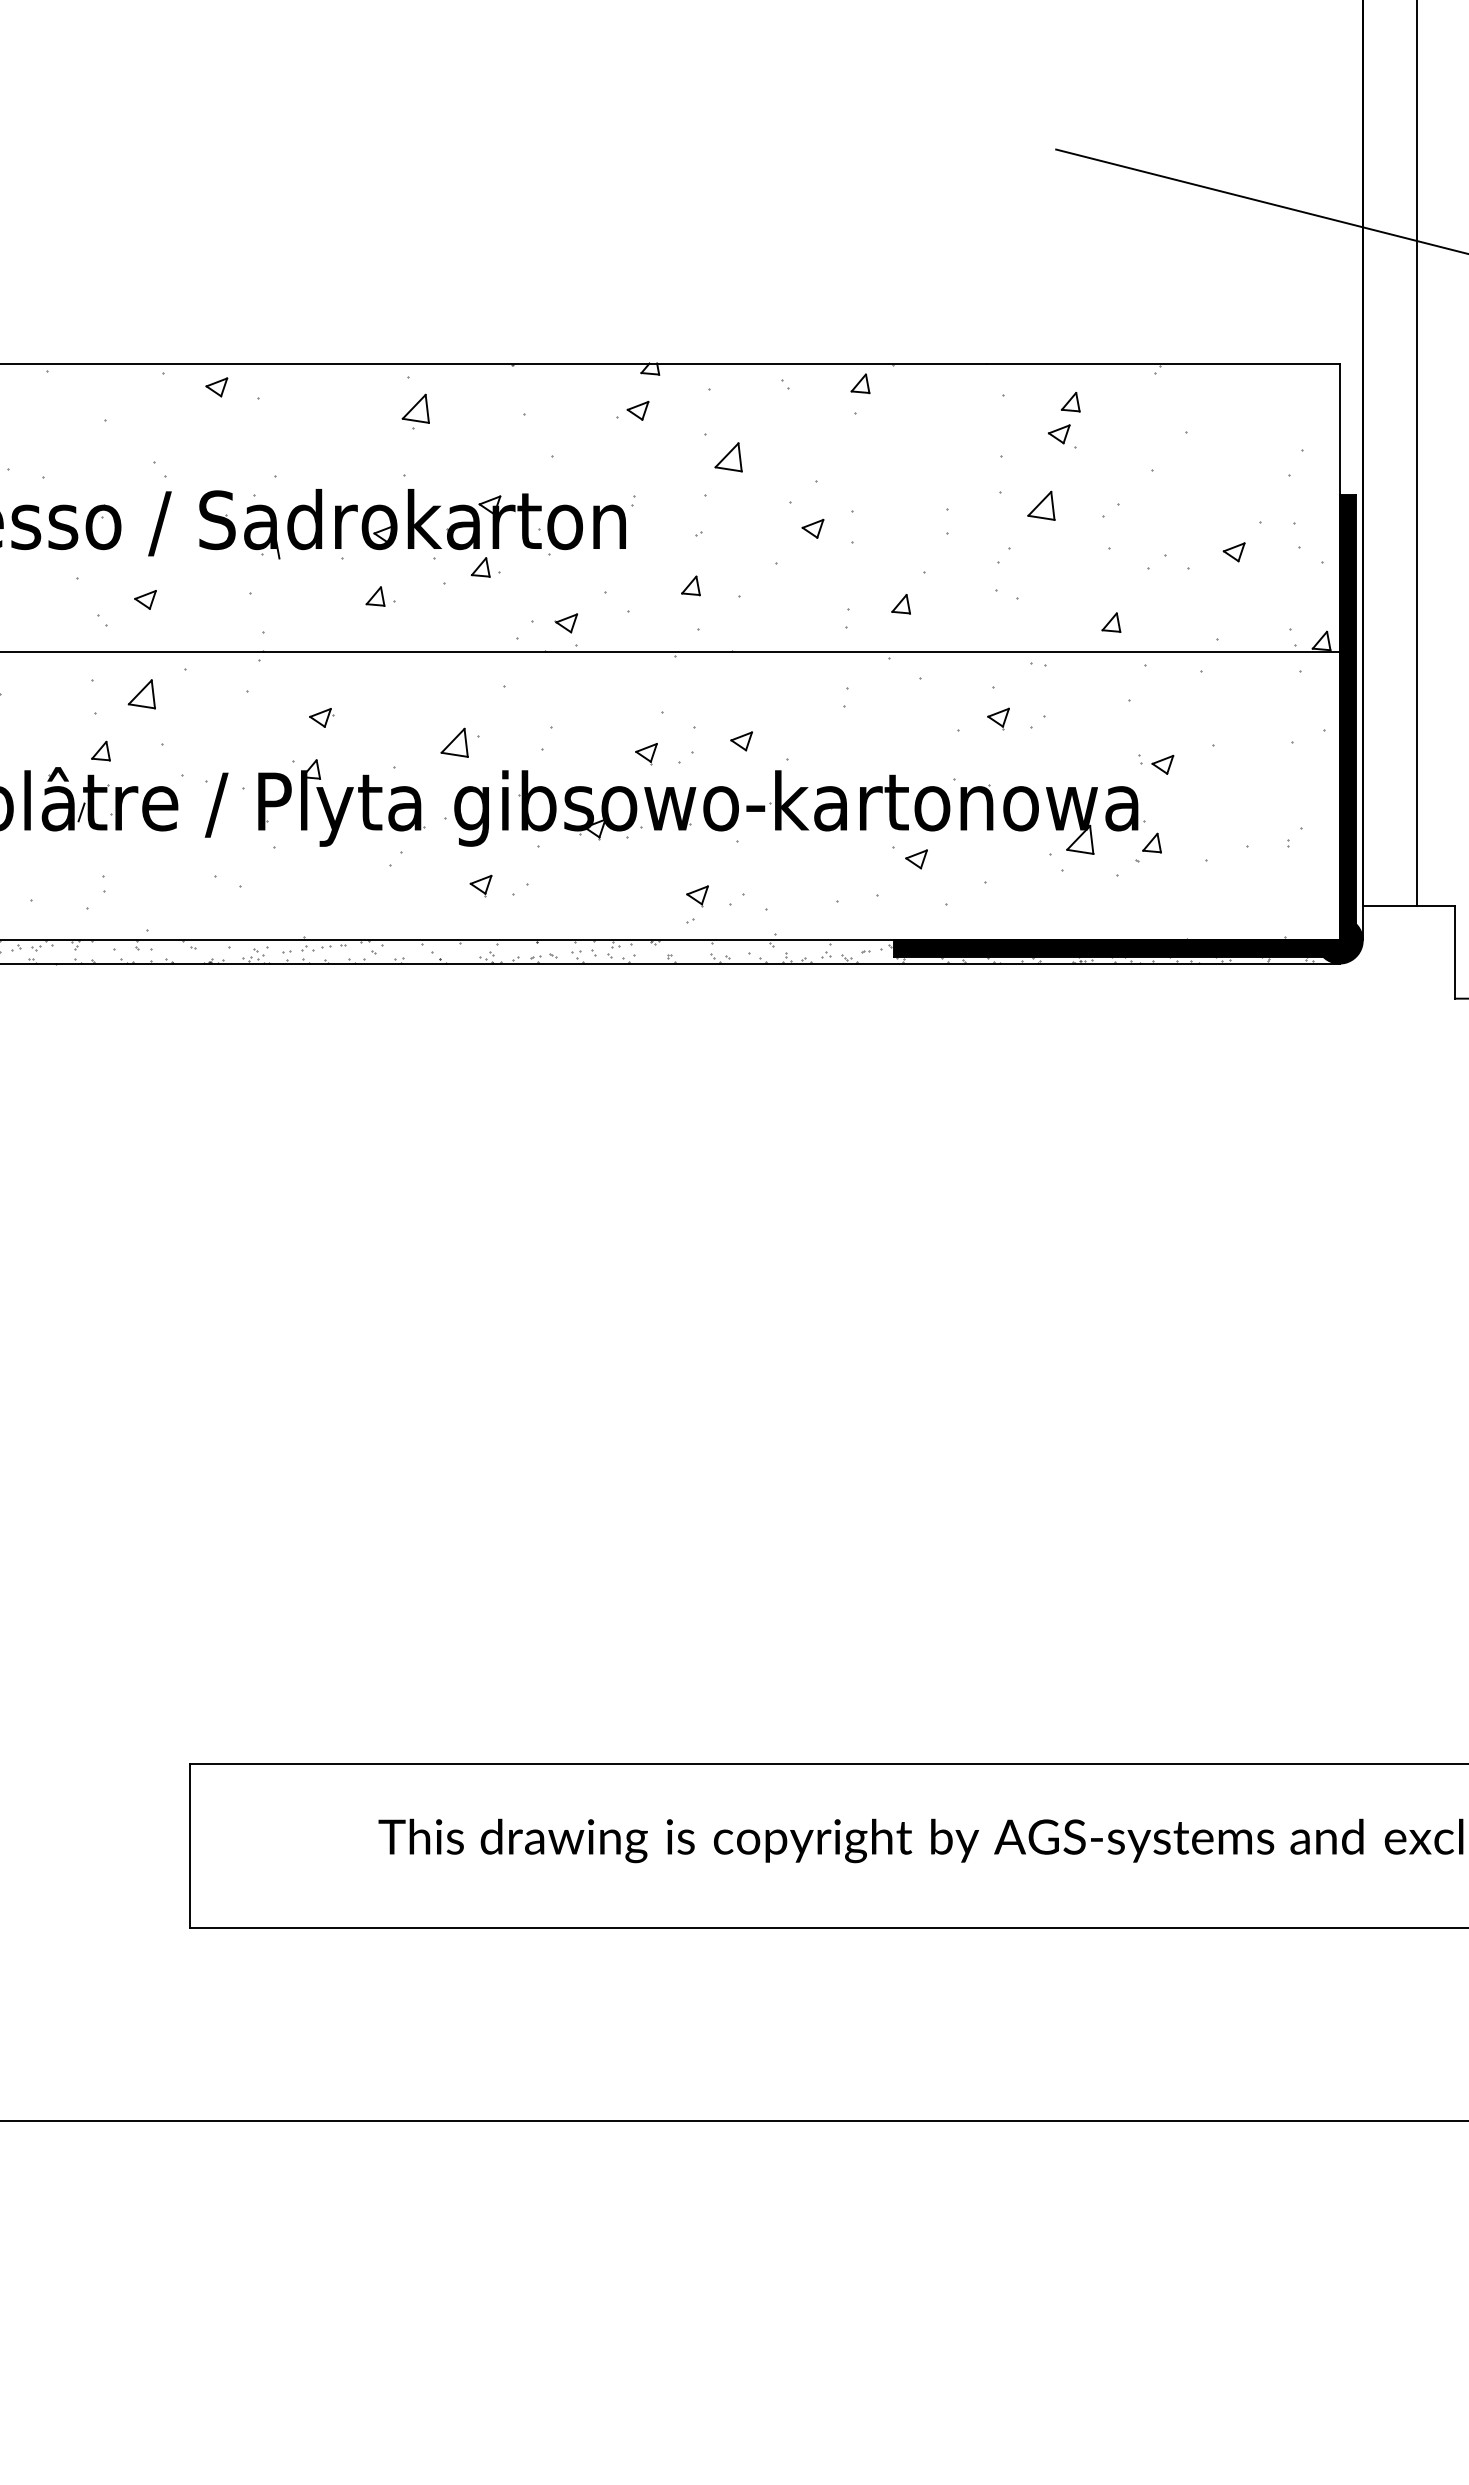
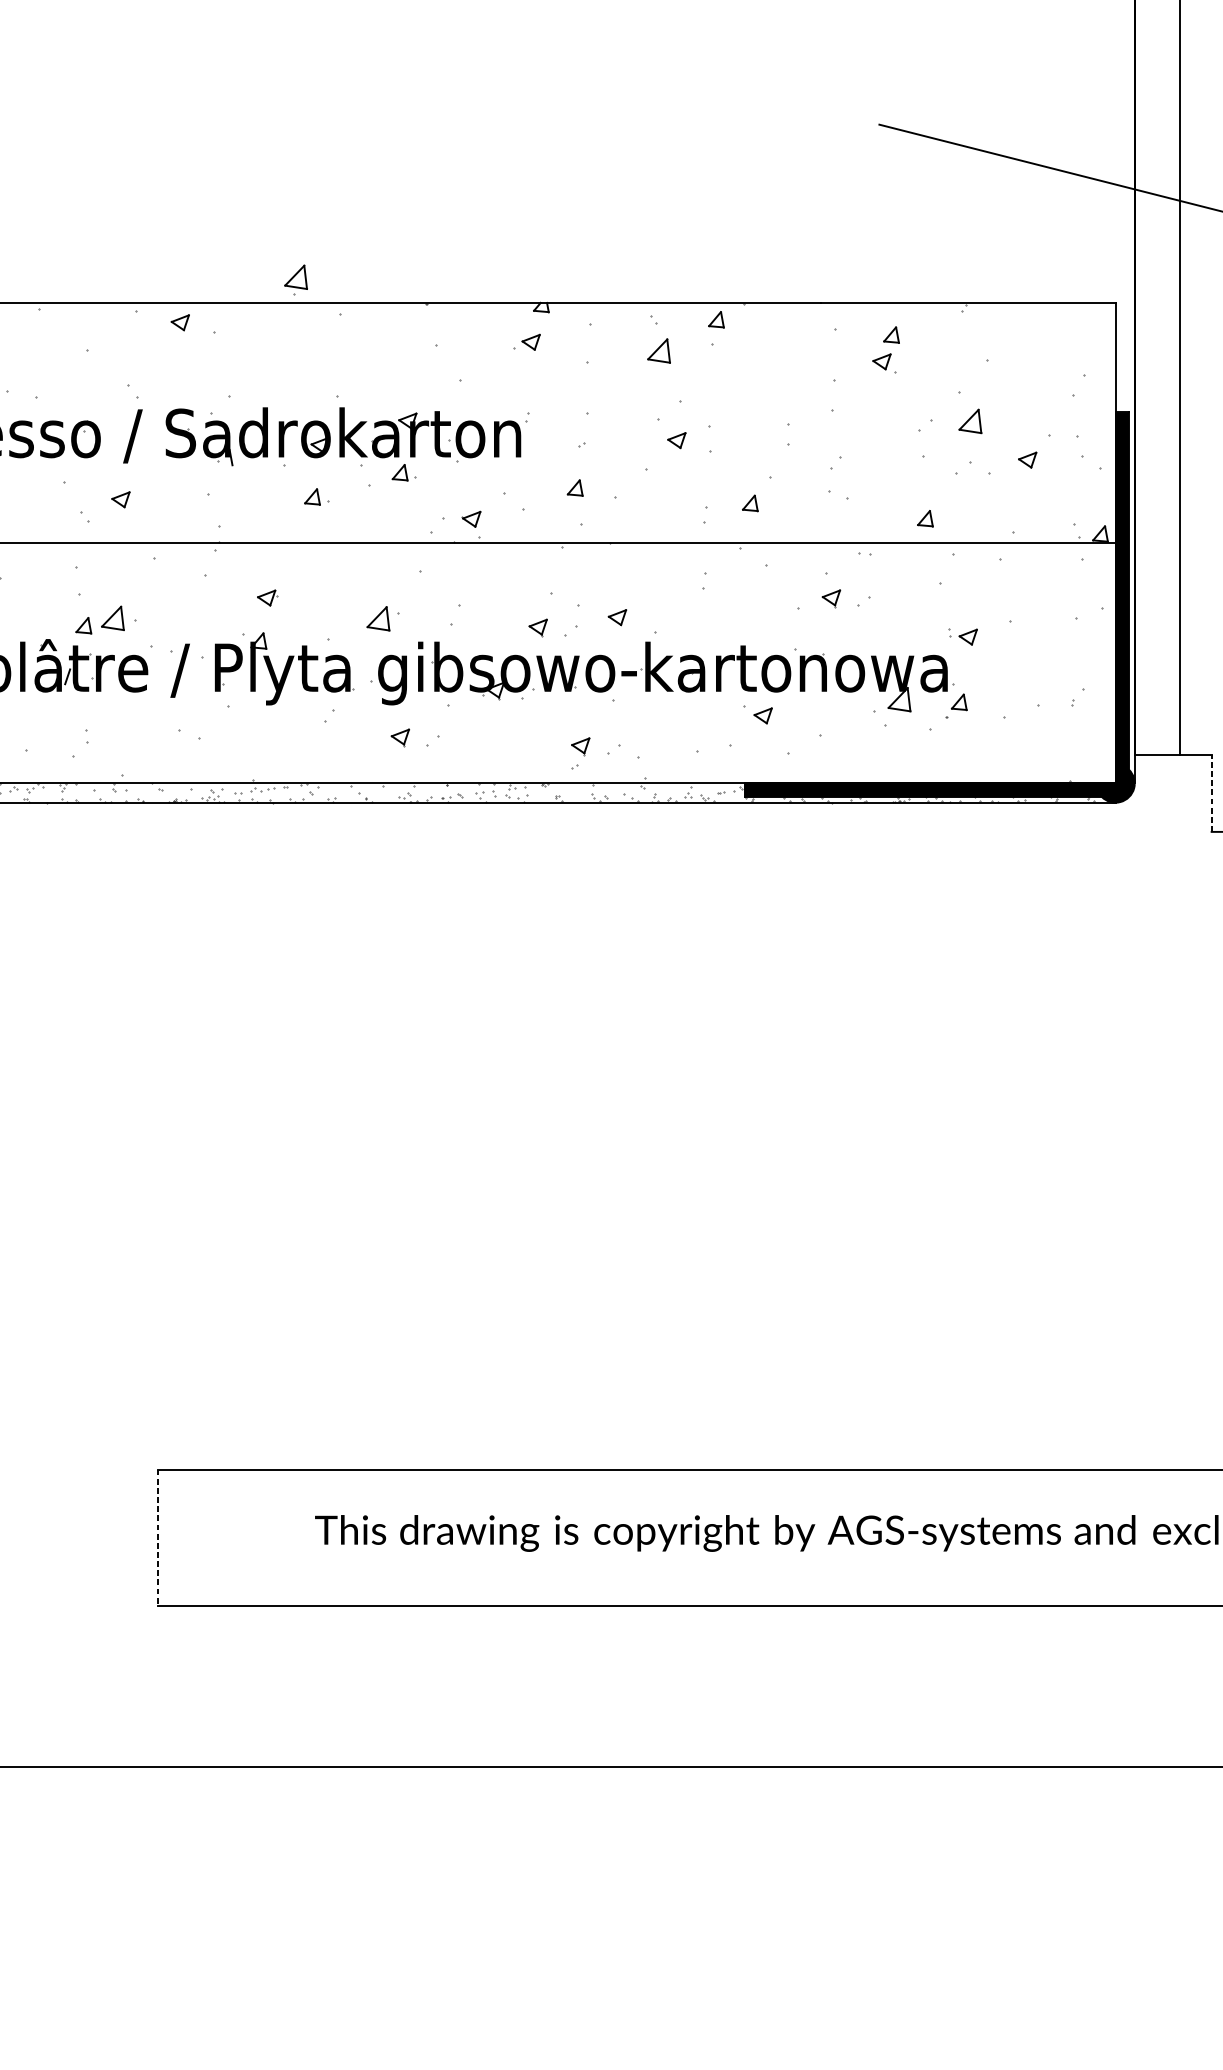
part: (415, 411) -> (295, 279), moved
part: (728, 457) -> (658, 351), moved
part: (1041, 505) -> (970, 421), moved
part: (141, 694) -> (112, 618), moved
line: (1455, 952) -> (1212, 793), solid -> dashed
line: (190, 1845) -> (158, 1537), solid -> dashed

